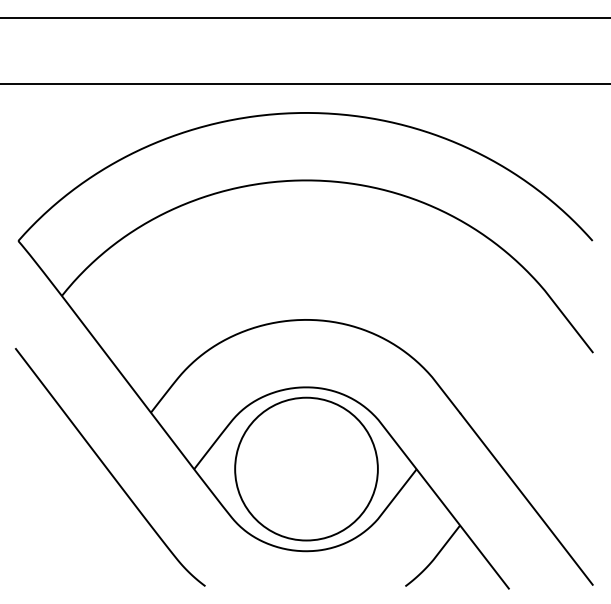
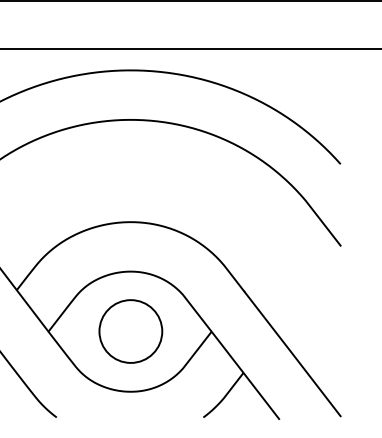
circle: (306, 468) -> (130, 331), size x0.6

